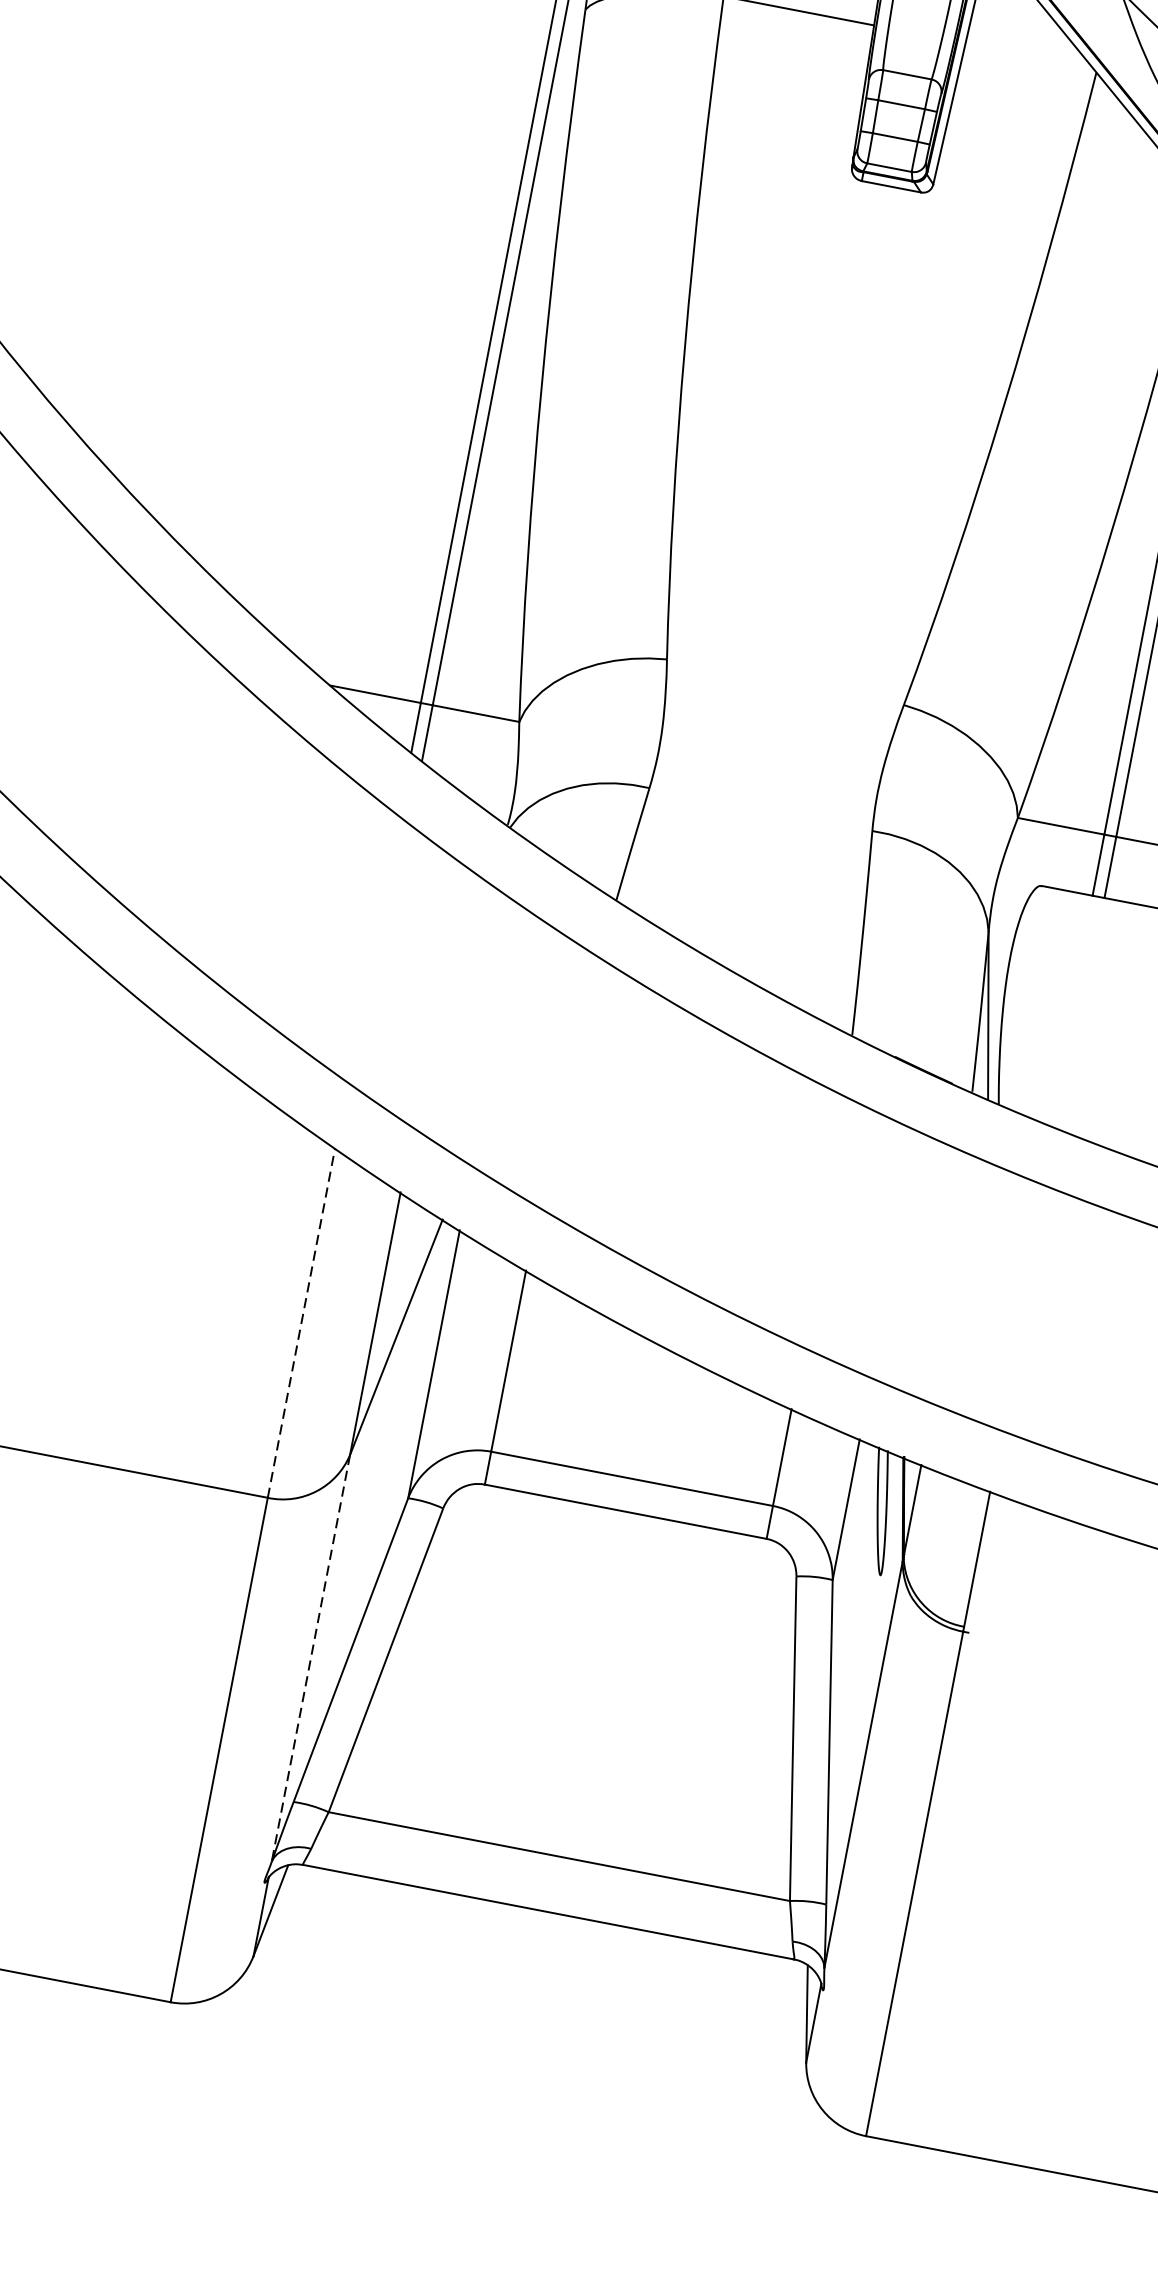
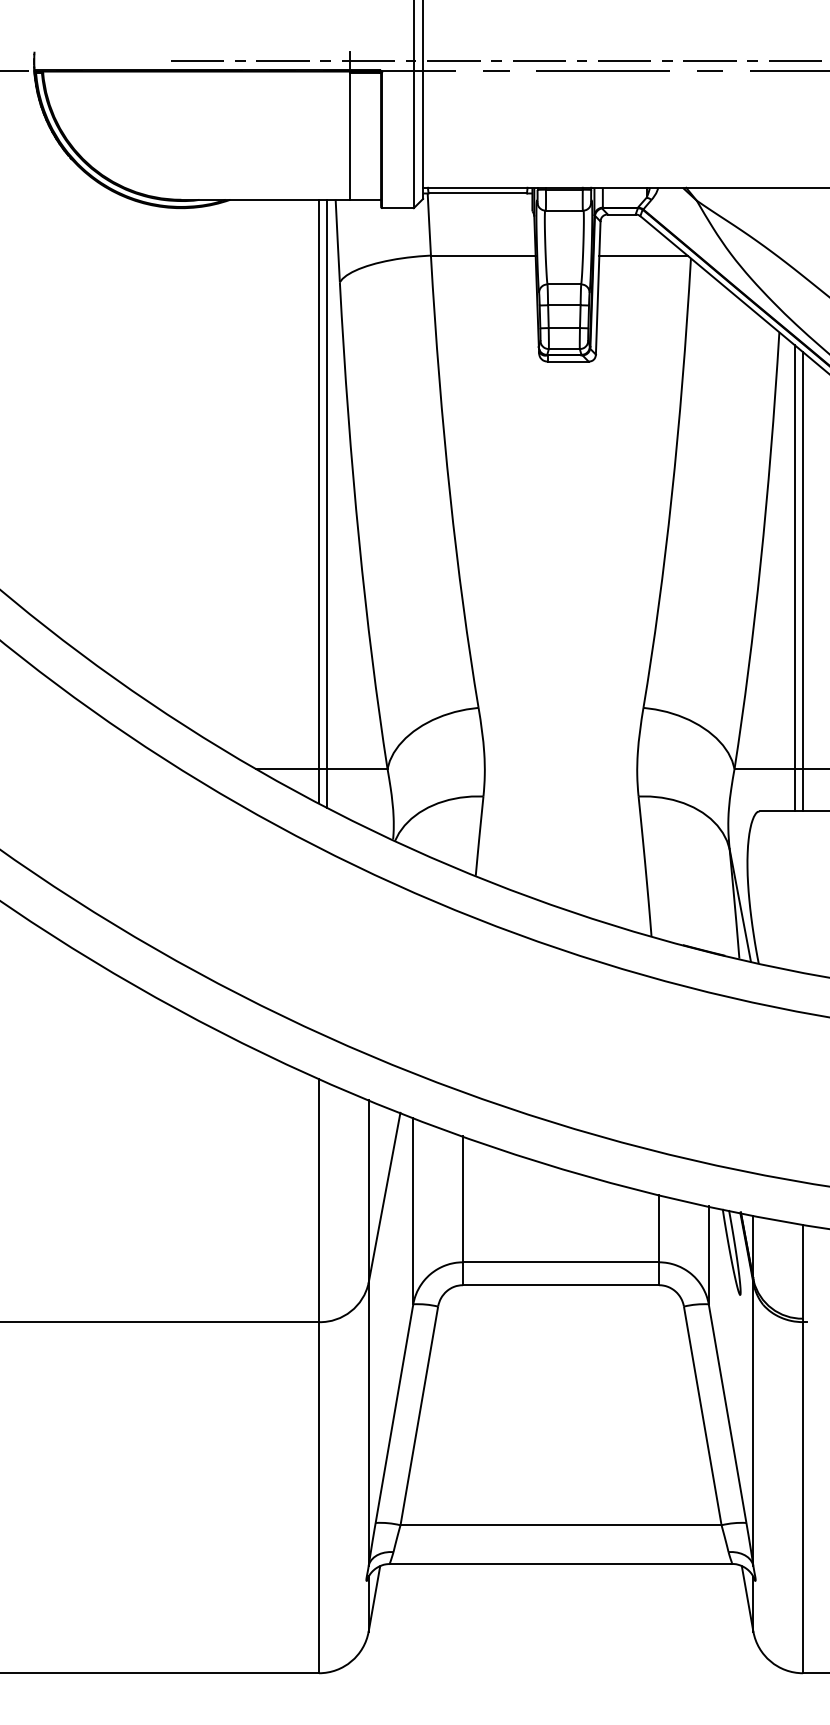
line: (1029, 55) -> (643, 255), added
line: (302, 1323) -> (319, 1200), dashed -> solid
line: (310, 1658) -> (368, 1424), dashed -> solid

